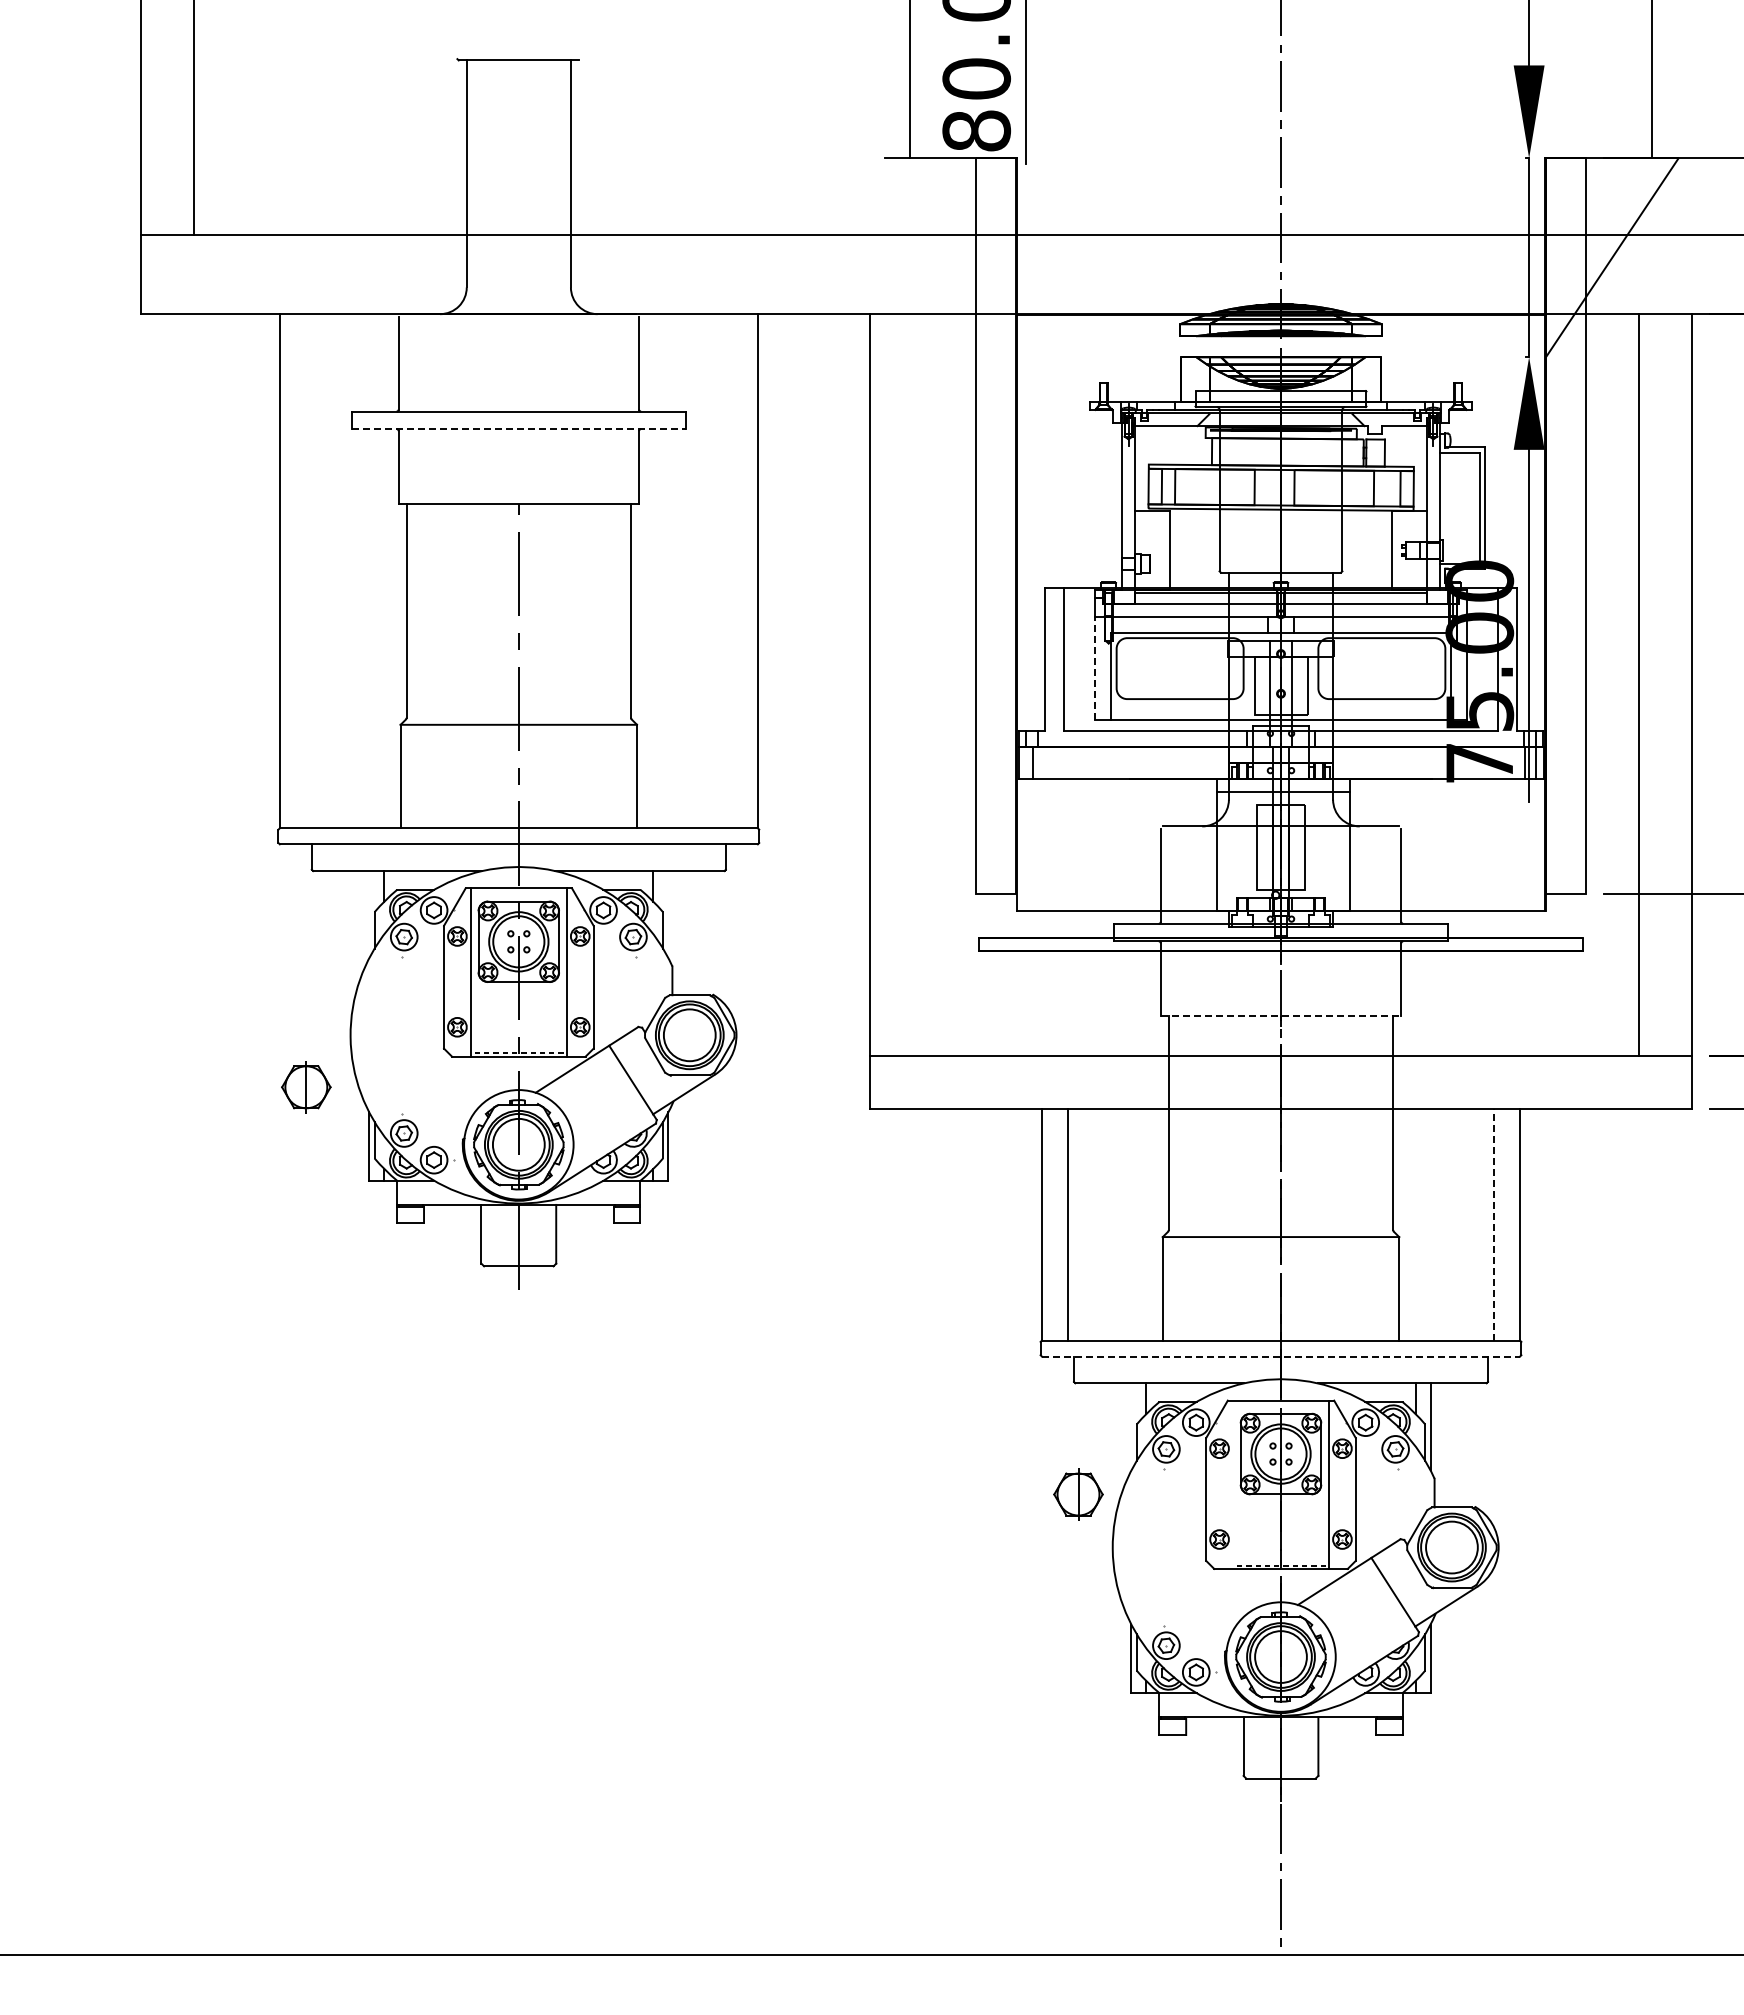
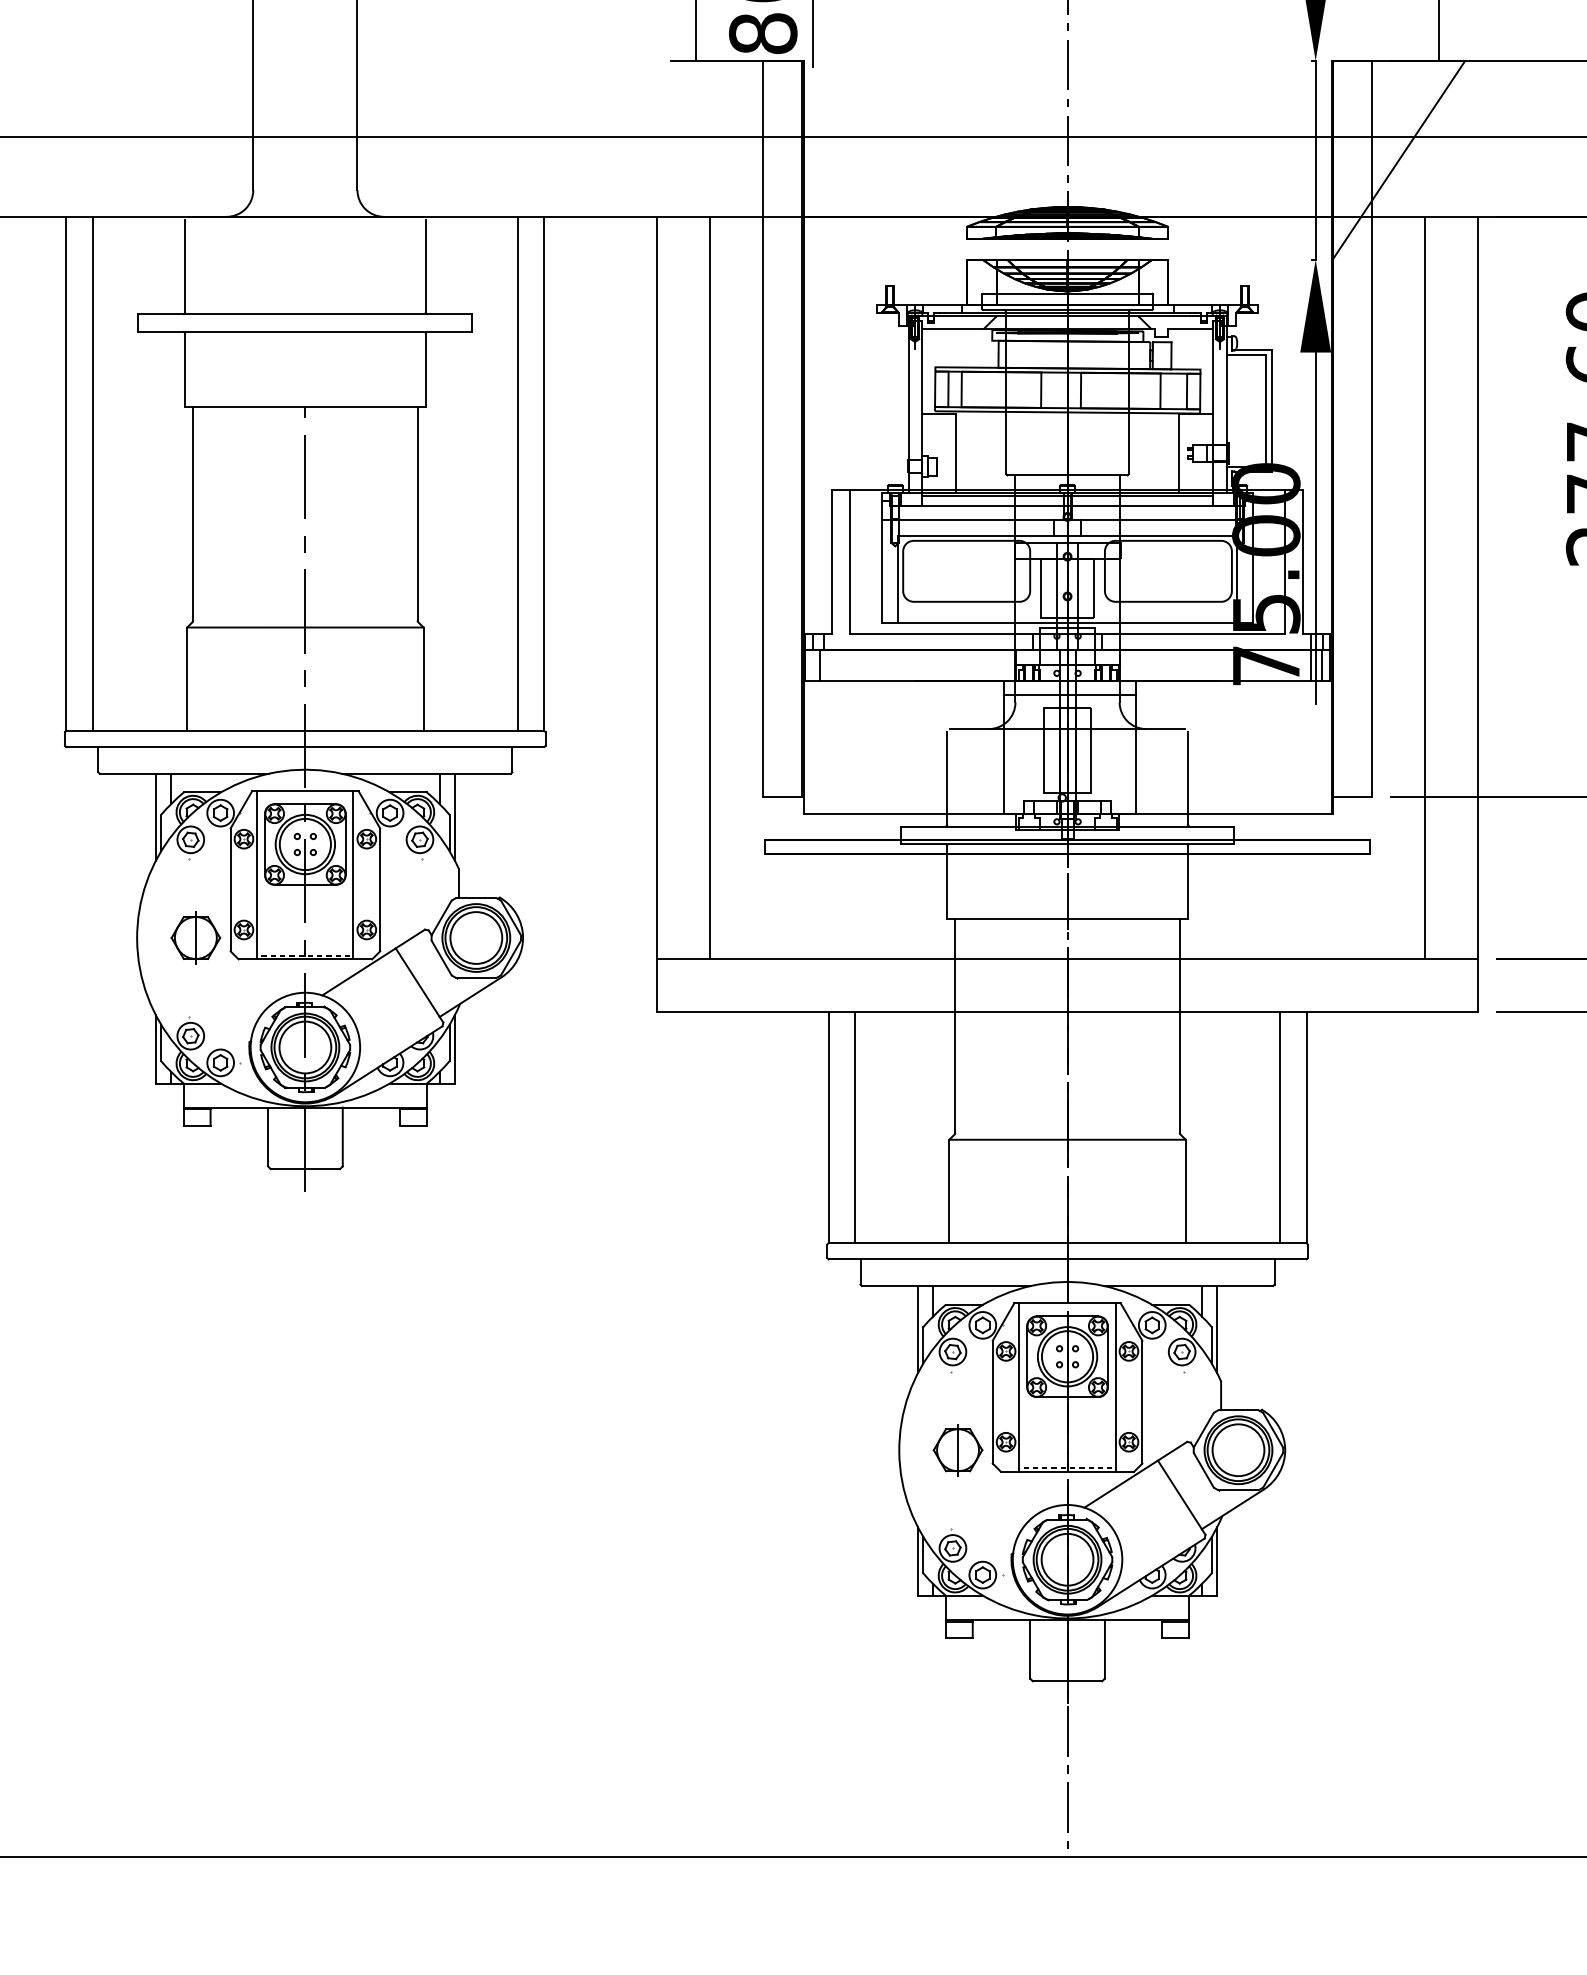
line: (518, 429) -> (305, 332), dashed -> solid
line: (306, 571) -> (93, 474), added
line: (731, 571) -> (518, 474), added
line: (1095, 668) -> (882, 571), dashed -> solid
line: (923, 685) -> (710, 588), added
line: (369, 914) -> (156, 817), added
line: (668, 914) -> (455, 817), added
line: (1281, 1016) -> (1068, 919), dashed -> solid
part: (306, 1087) -> (196, 938), moved
line: (1493, 1225) -> (1280, 1128), dashed -> solid
line: (1281, 1356) -> (1068, 1259), dashed -> solid
line: (1131, 1426) -> (918, 1329), added
line: (1232, 1484) -> (1019, 1387), added
part: (1078, 1494) -> (958, 1450), moved

